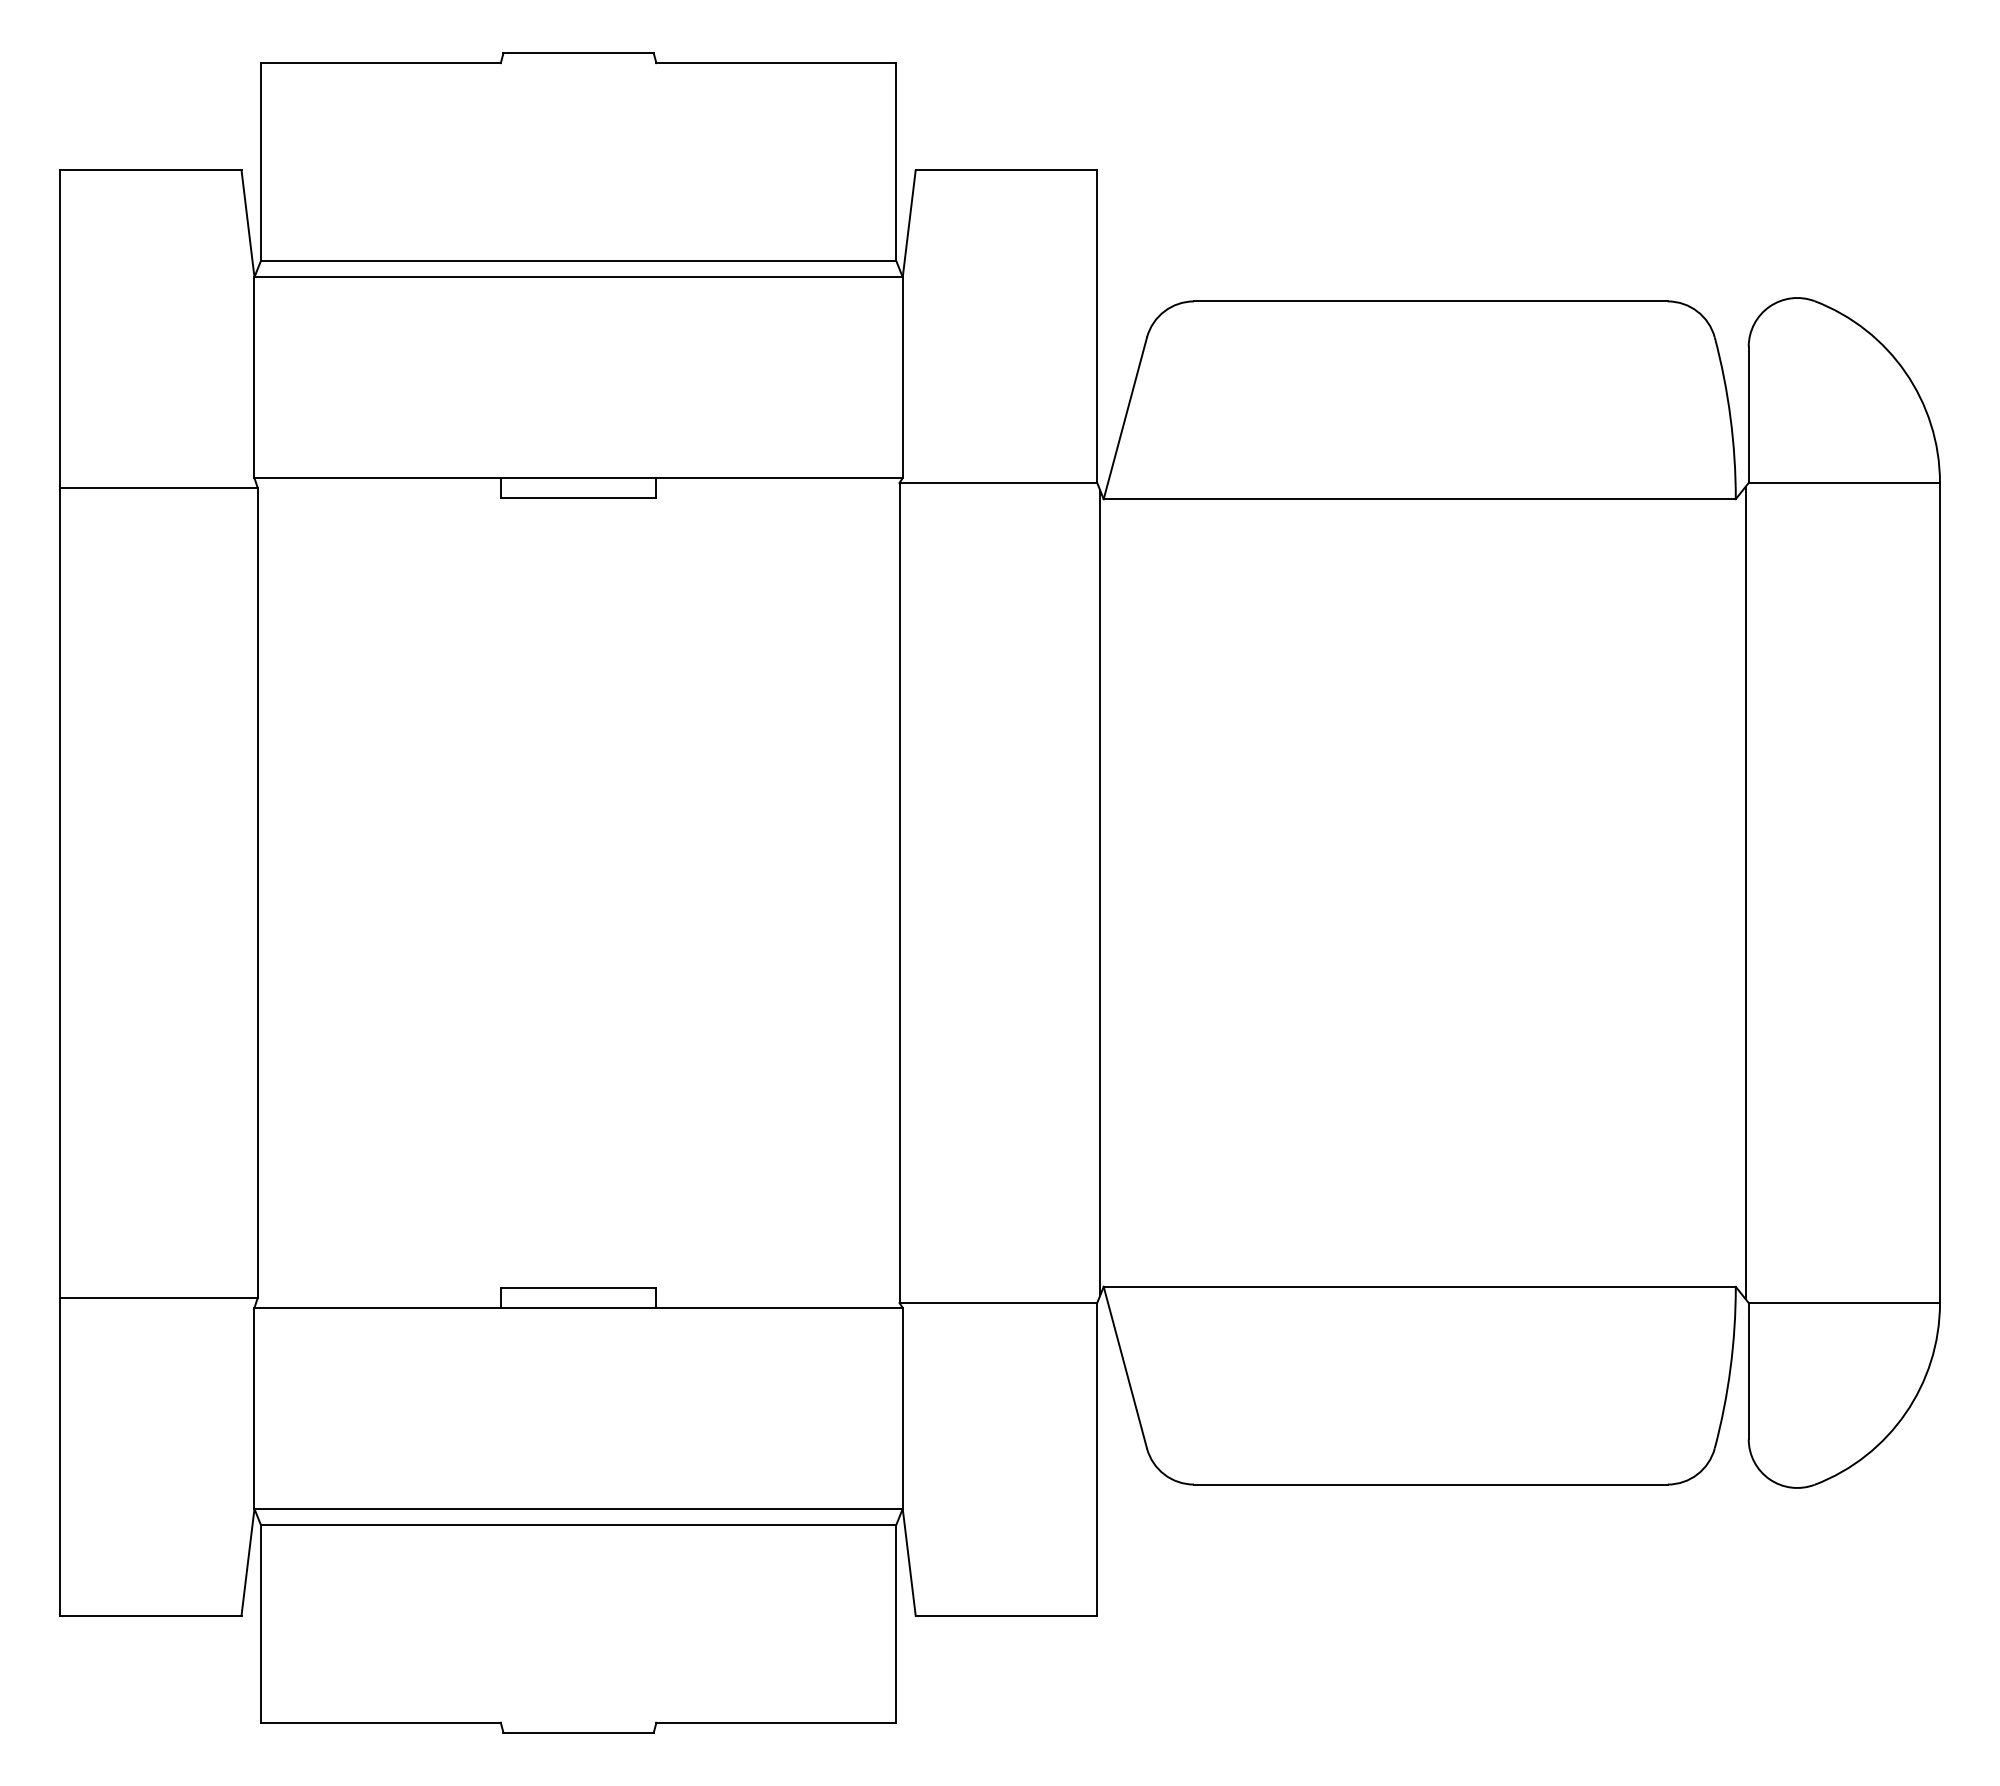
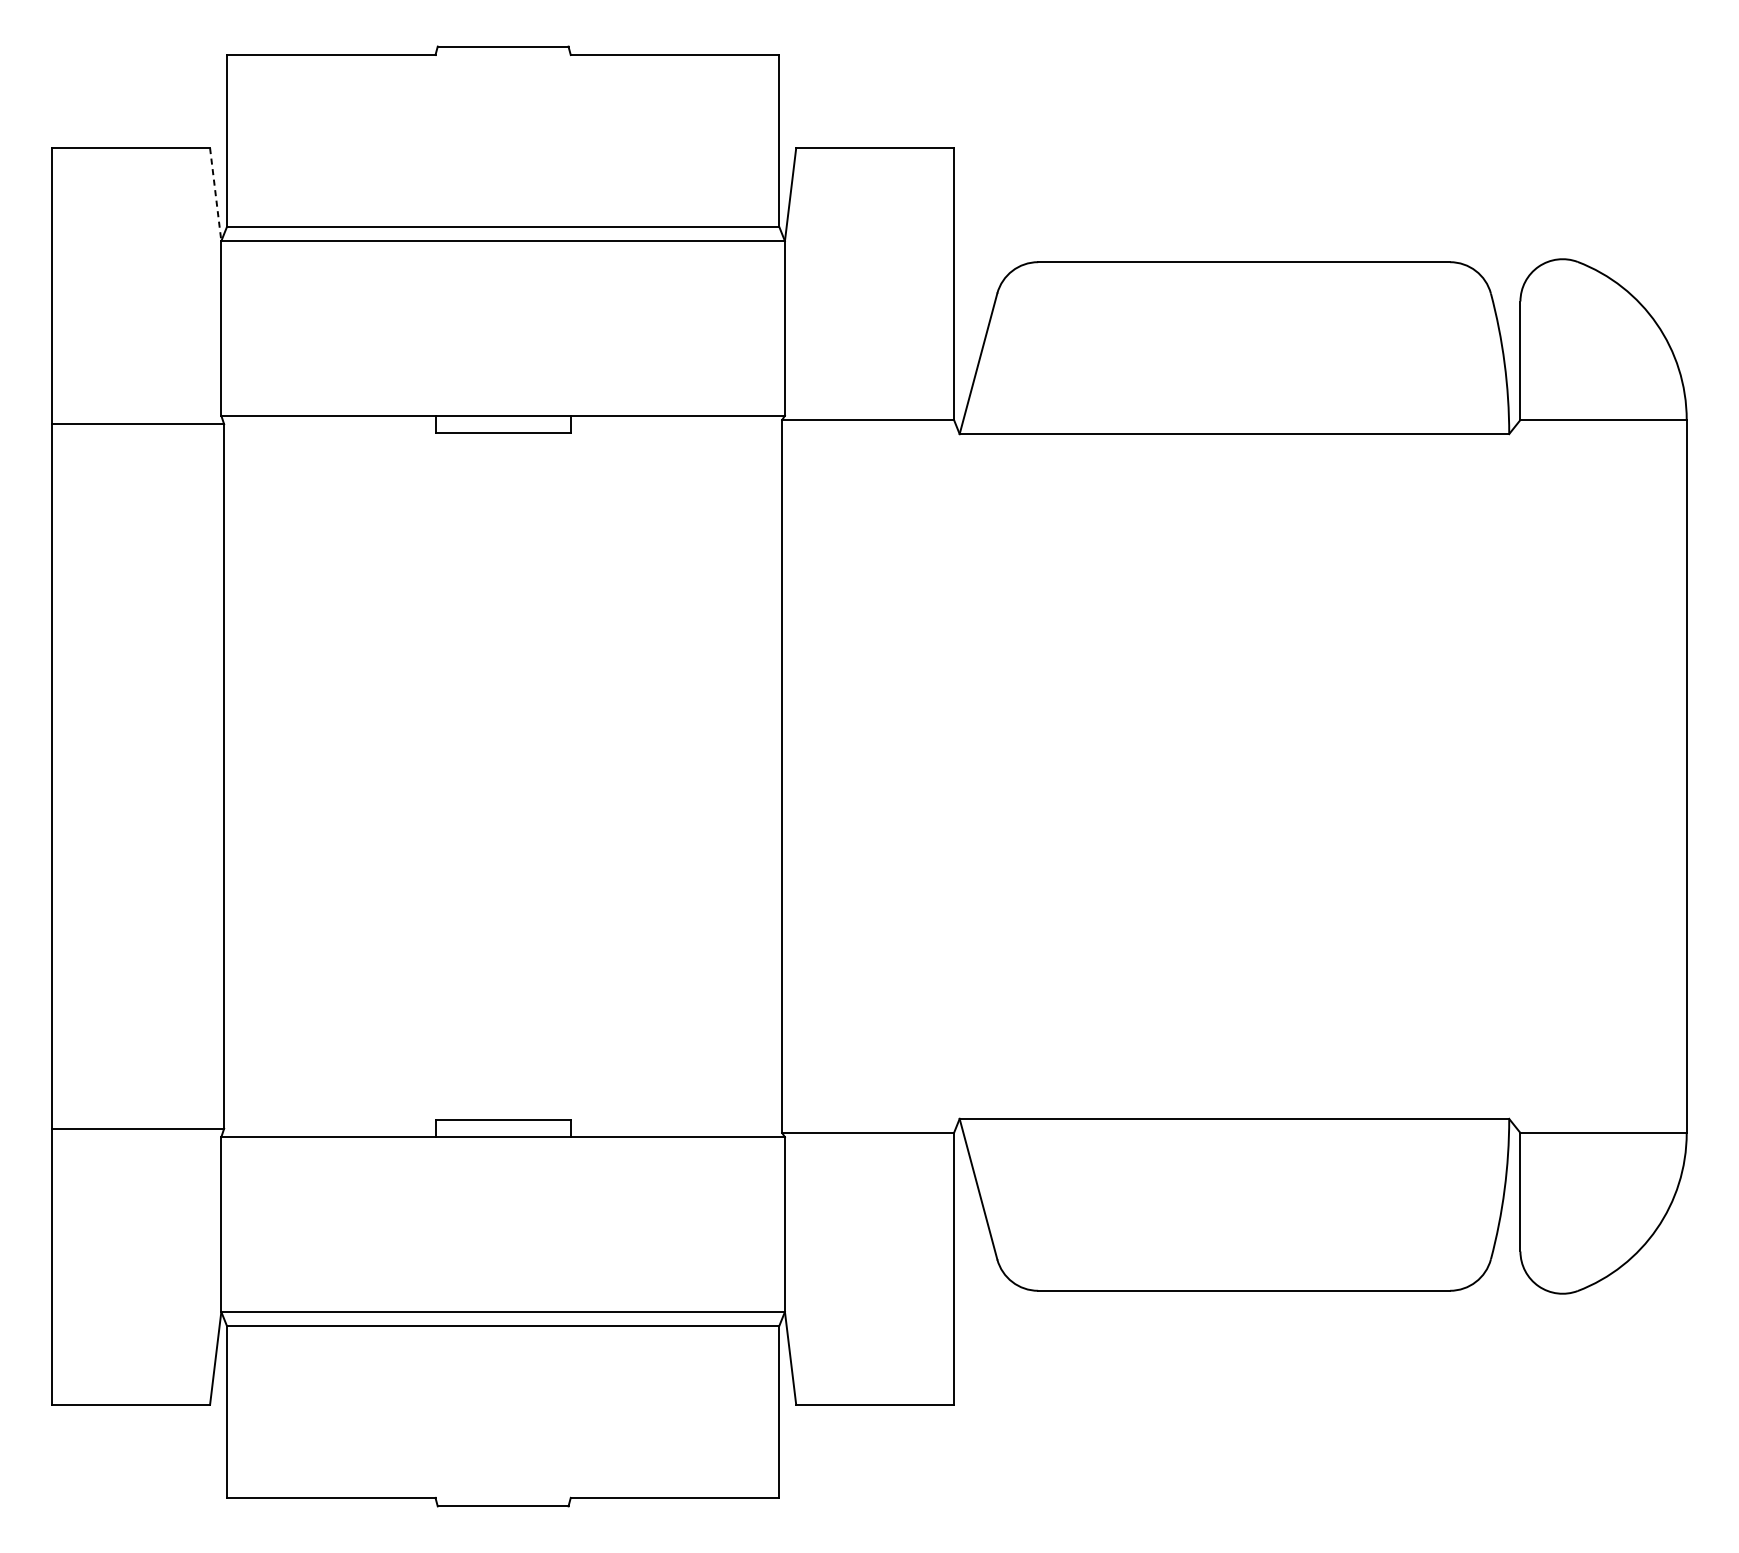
line: (247, 223) -> (215, 194), solid -> dashed
line: (1100, 892) -> (956, 776), removed
line: (1745, 892) -> (1517, 776), removed

